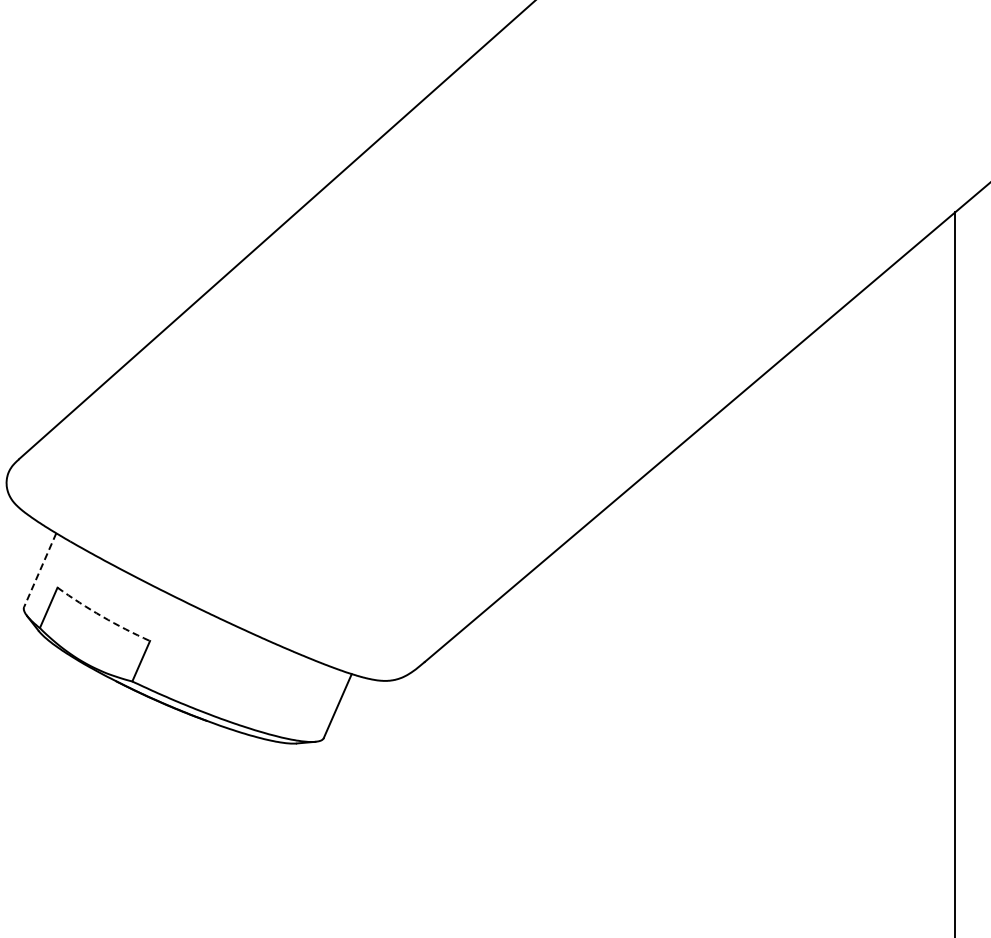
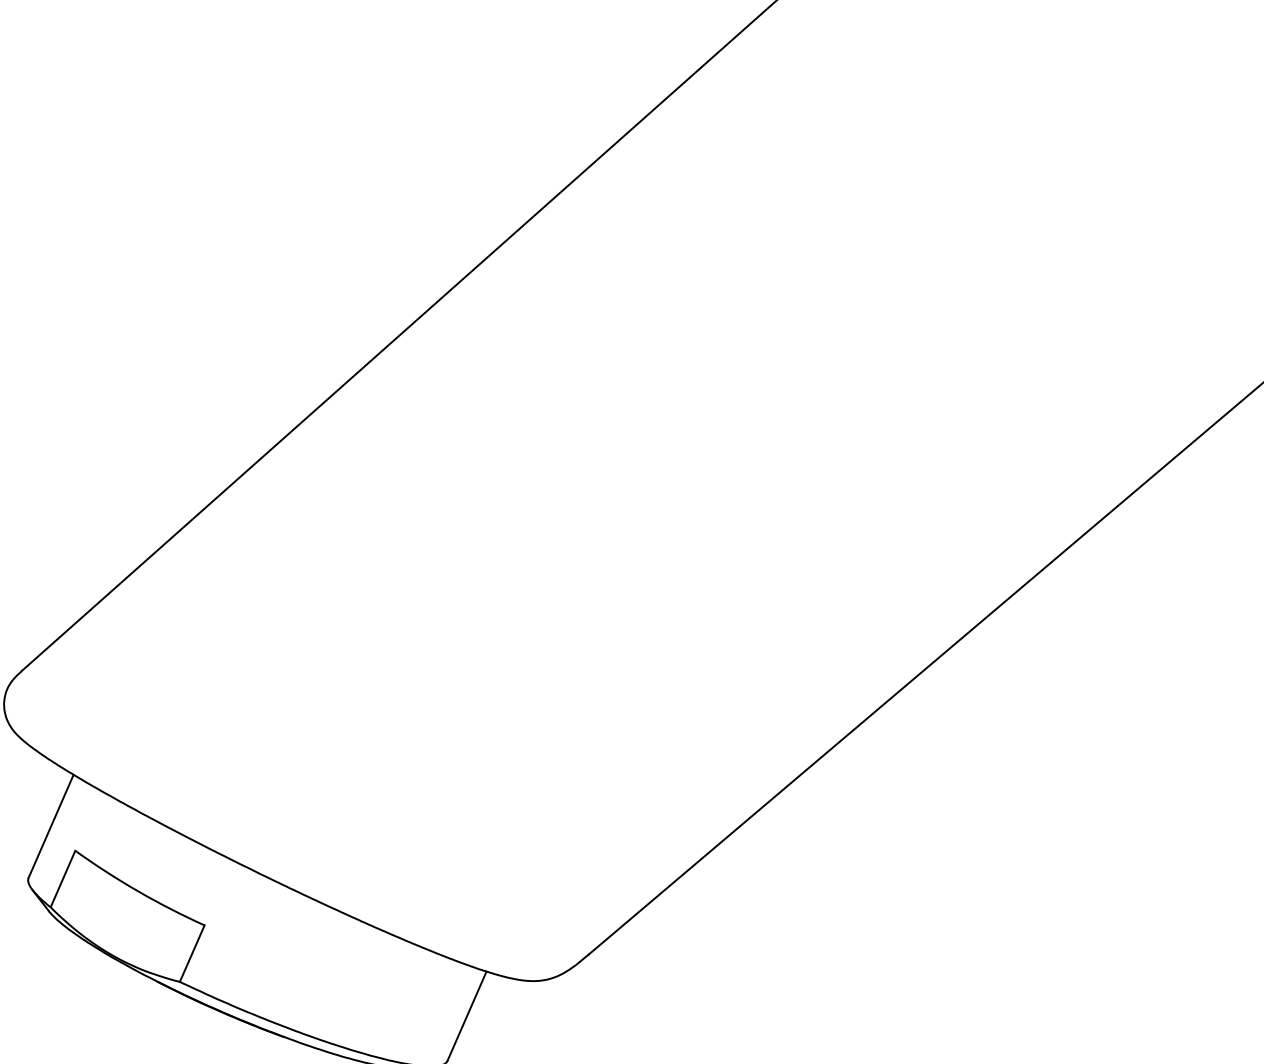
line: (40, 570) -> (51, 826), dashed -> solid
arc: (102, 616) -> (138, 891), dashed -> solid

